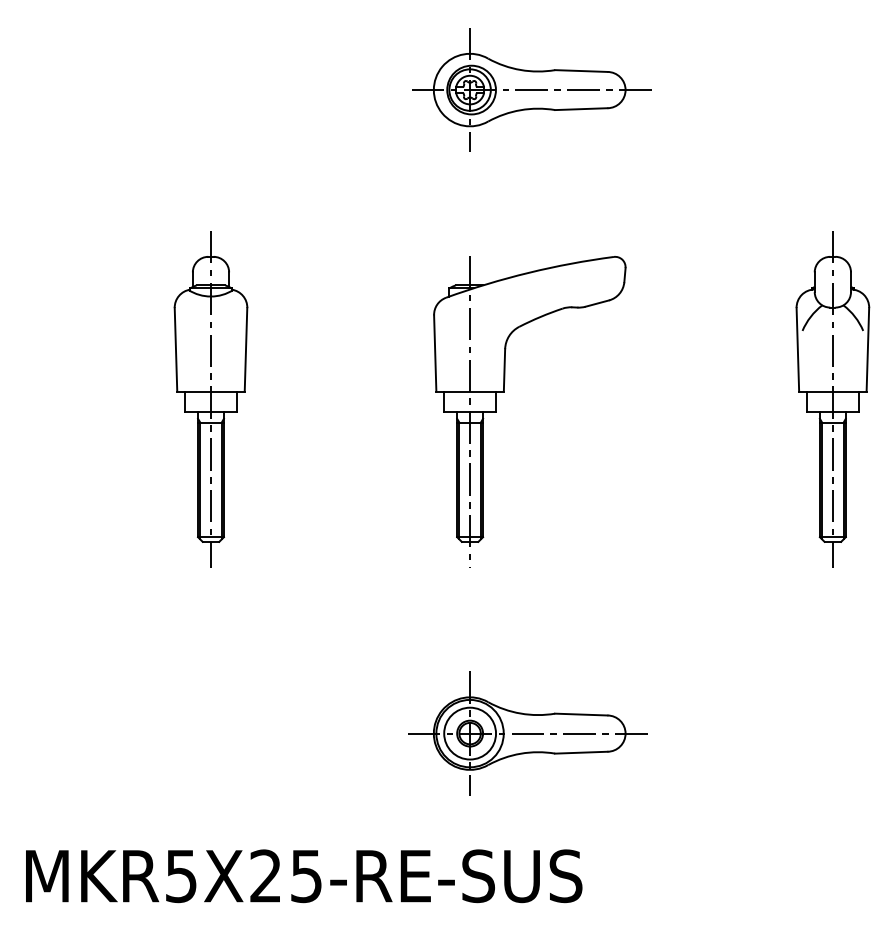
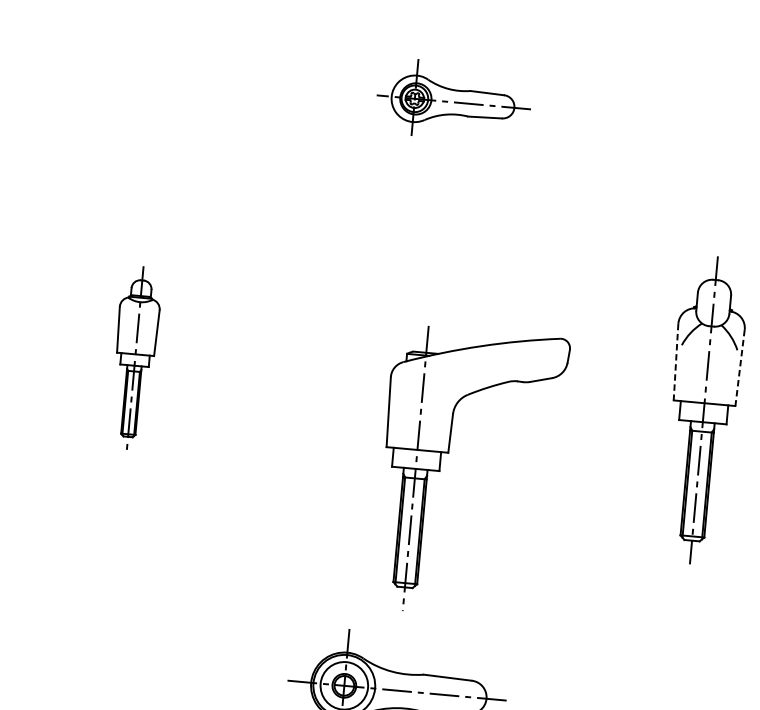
part: (531, 89) -> (454, 101), size x0.7
line: (797, 349) -> (675, 361), solid -> dashed
line: (867, 349) -> (739, 367), solid -> dashed
part: (504, 392) -> (448, 453), moved
part: (210, 399) -> (134, 358), size x0.6

